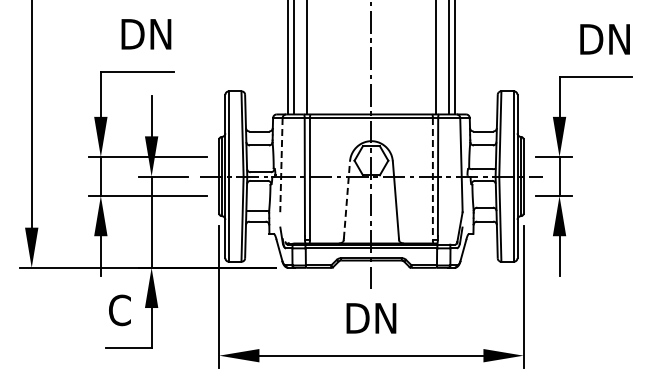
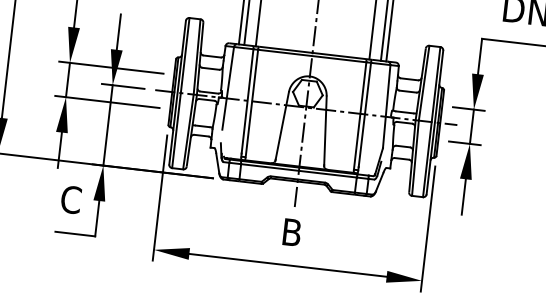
line: (281, 165) -> (228, 88), dashed -> solid
line: (432, 178) -> (359, 115), dashed -> solid
line: (346, 200) -> (281, 126), dashed -> solid
text: (371, 318) -> (291, 232), DN -> B

